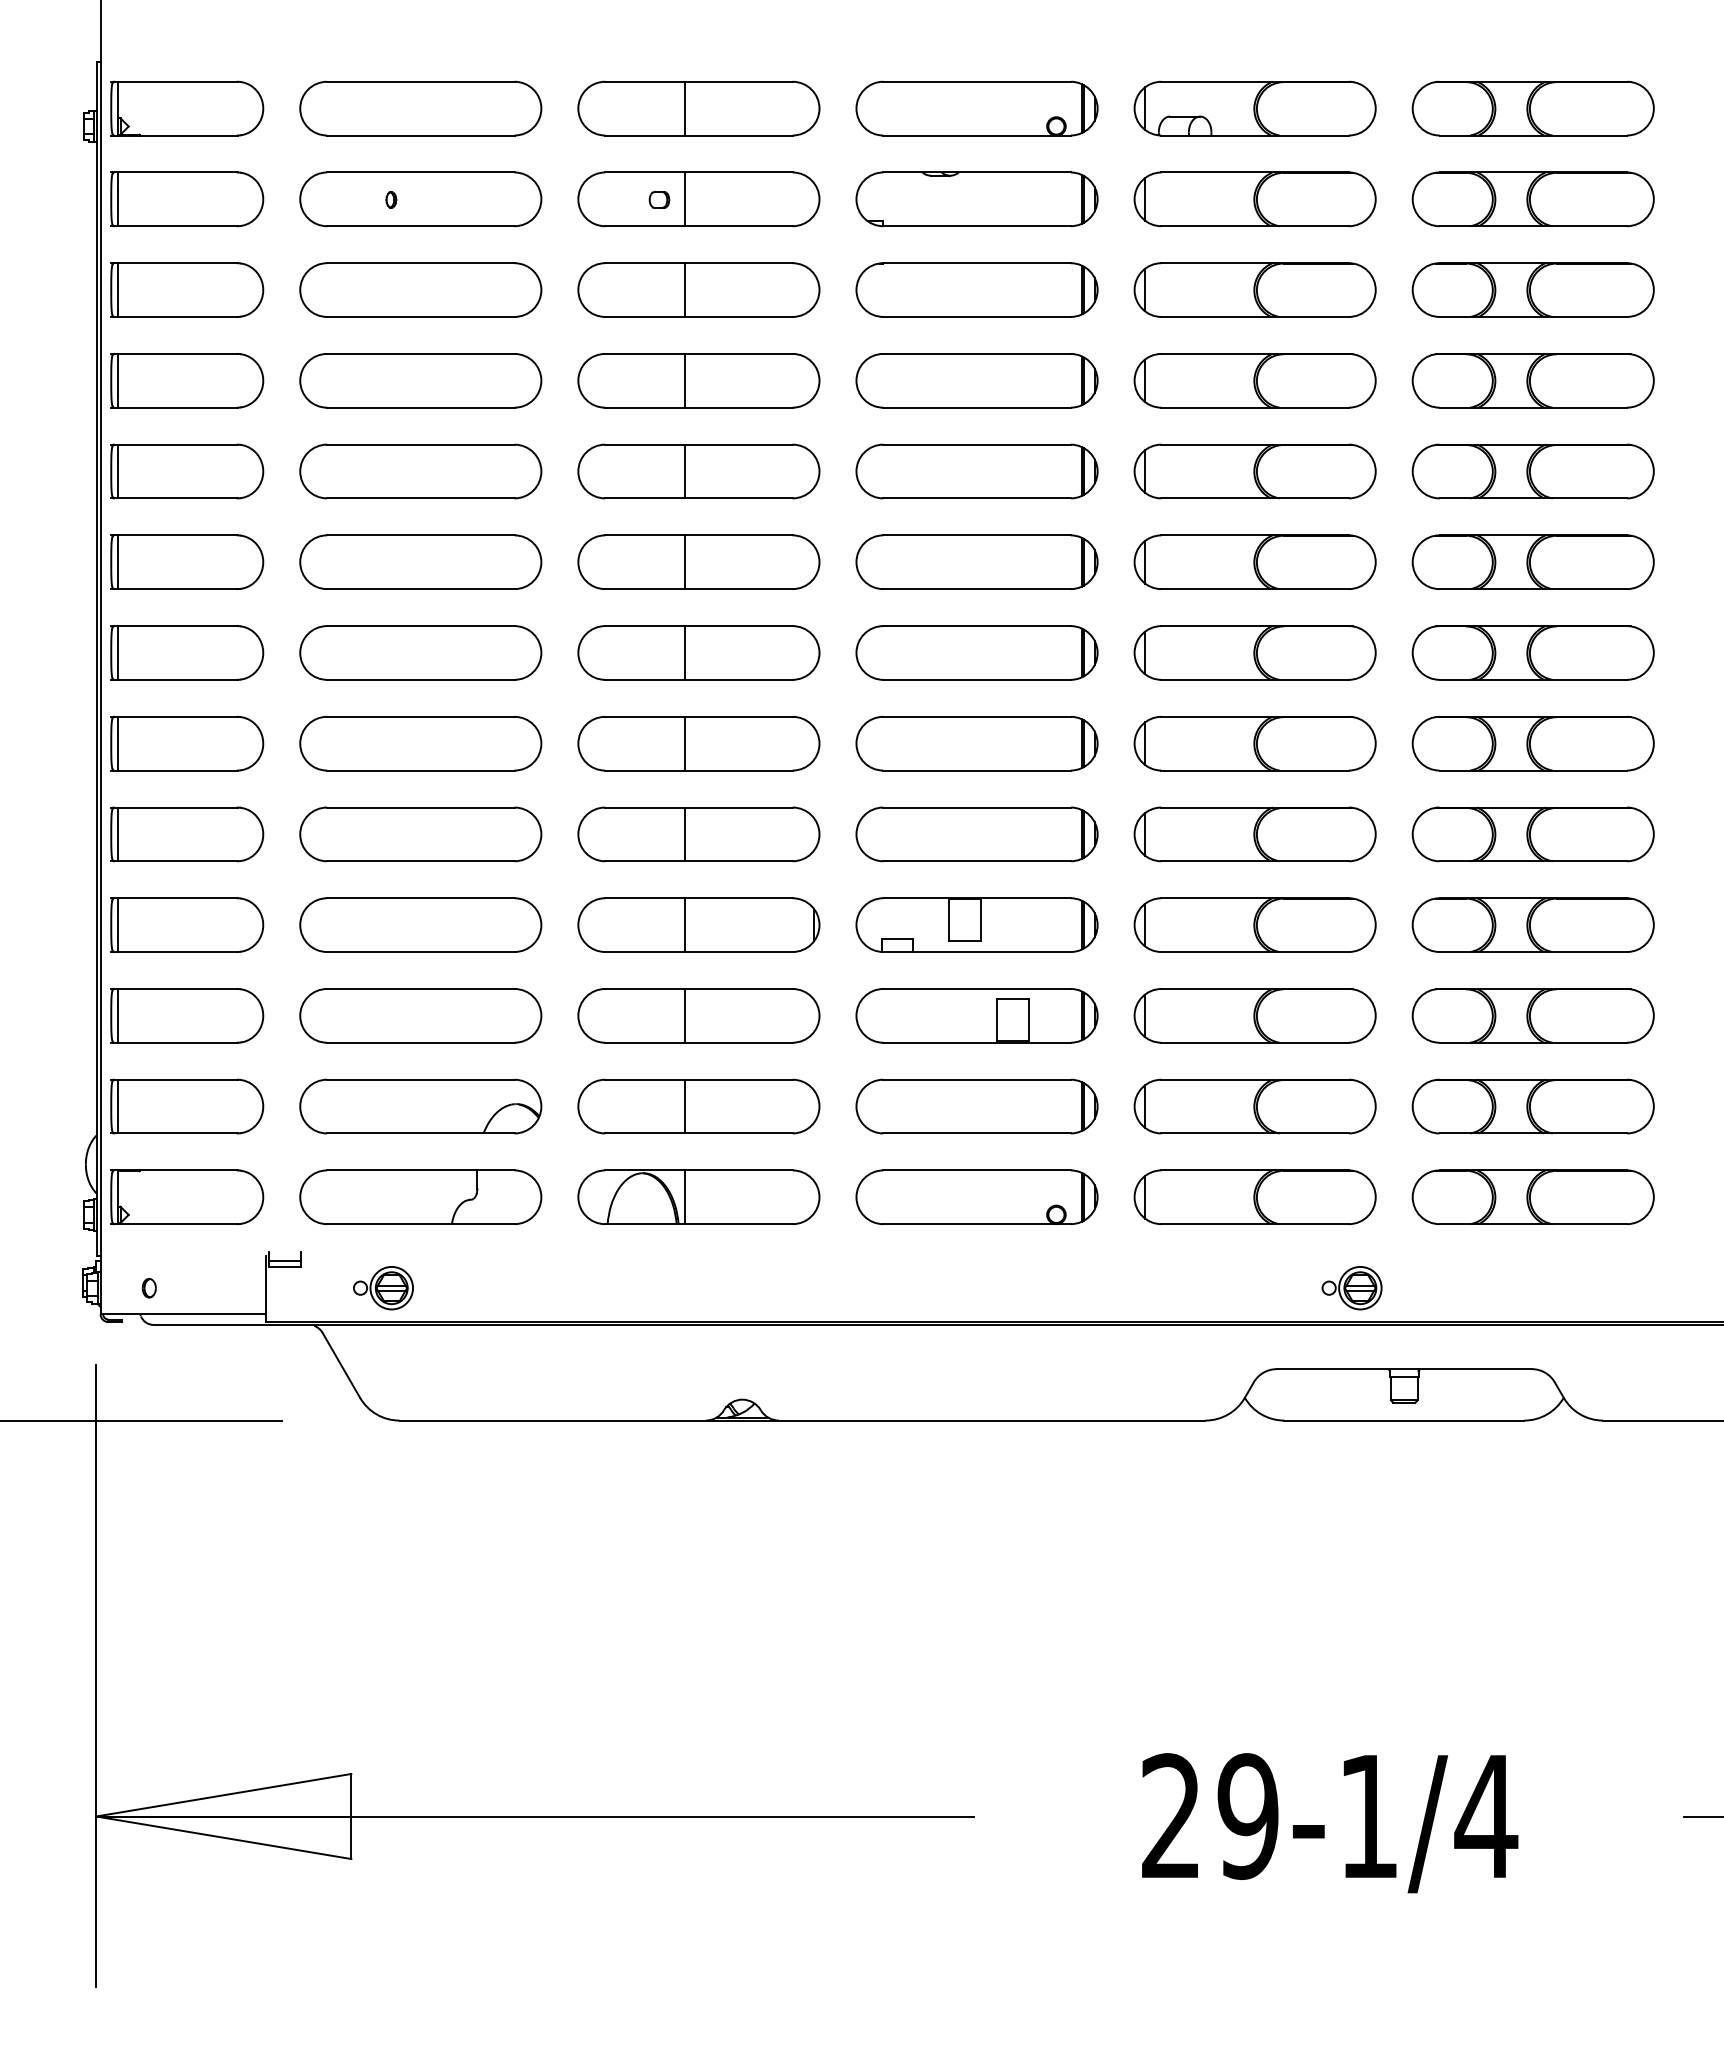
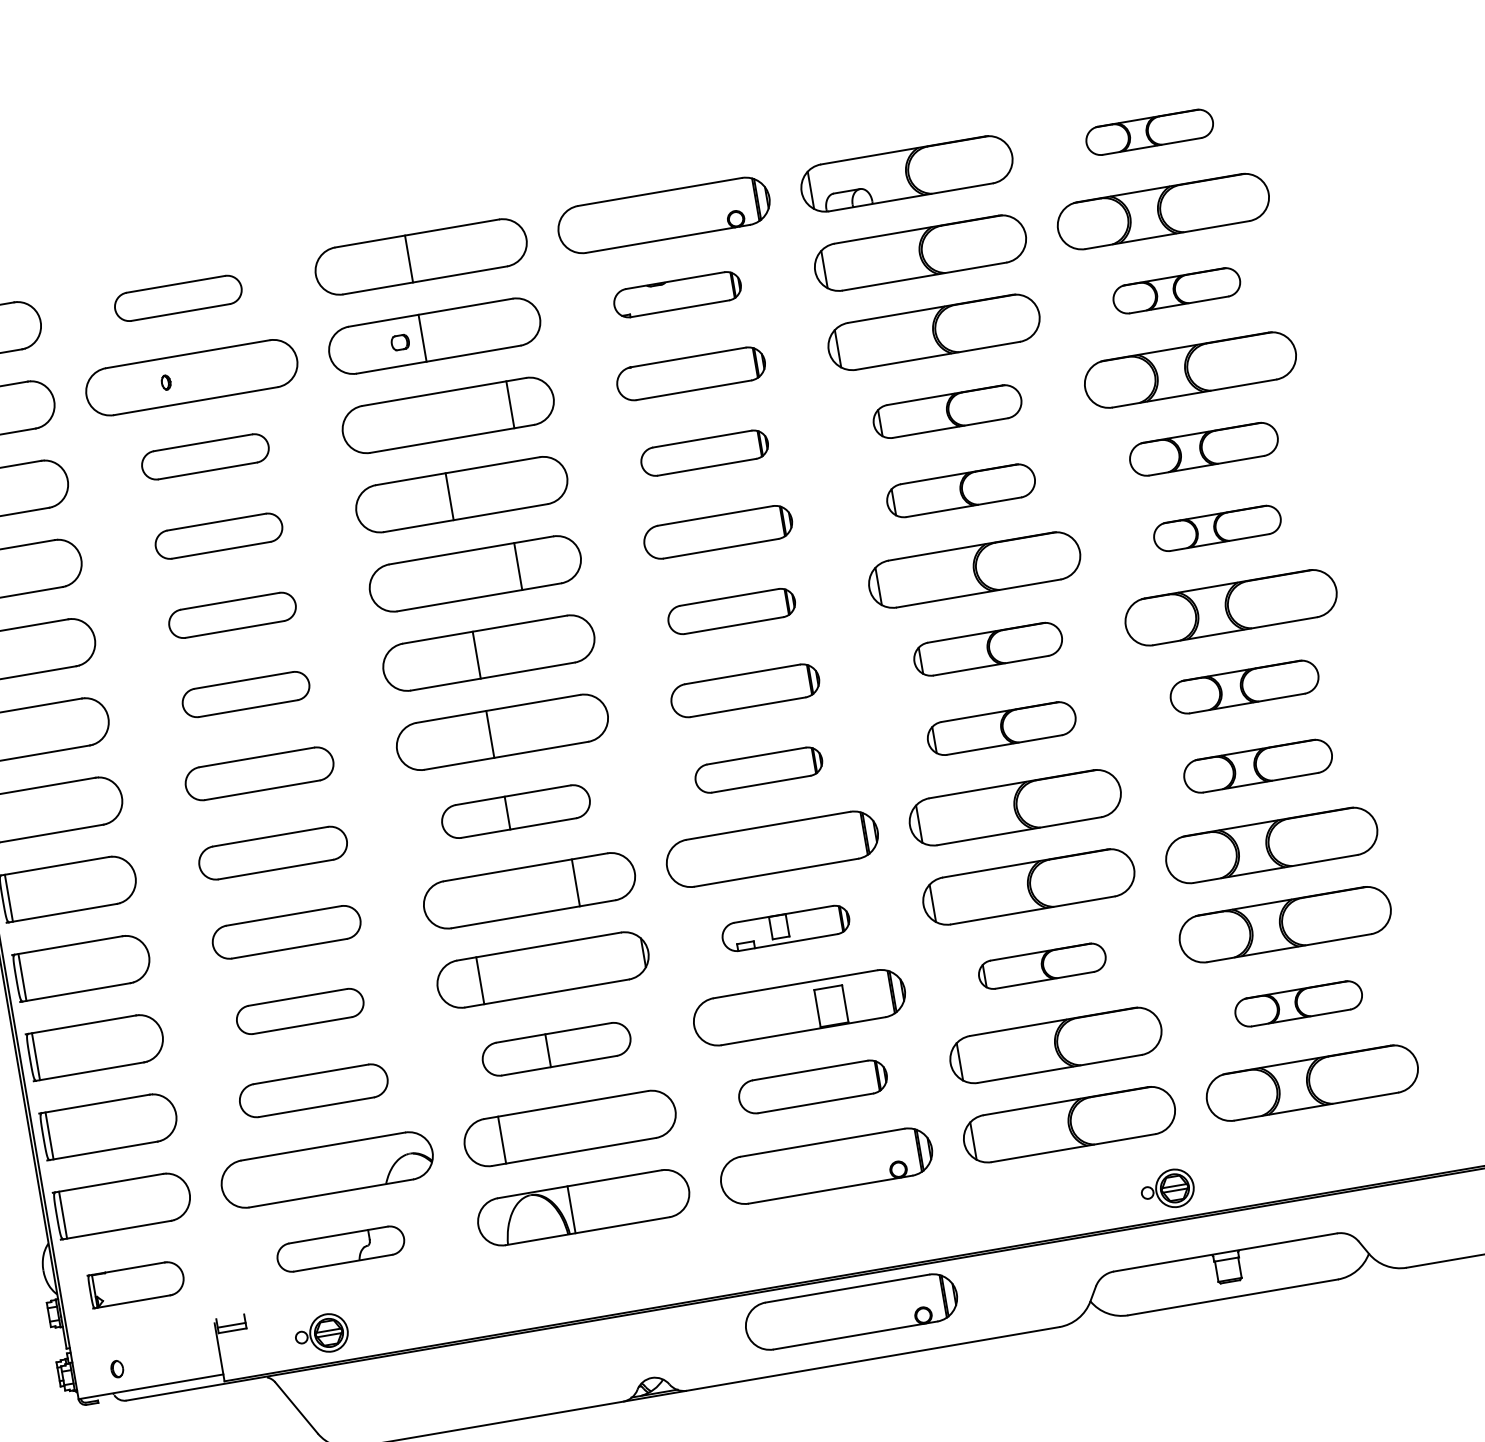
part: (420, 108) -> (178, 298), size x0.6
part: (1532, 108) -> (1149, 132), size x0.6
part: (976, 199) -> (677, 294), size x0.6
part: (420, 289) -> (205, 456), size x0.6
line: (685, 289) -> (510, 404), moved
part: (976, 289) -> (690, 373), size x0.7
part: (1532, 289) -> (1176, 290), size x0.6
part: (420, 380) -> (218, 535), size x0.6
part: (976, 380) -> (704, 452), size x0.6
part: (1254, 380) -> (946, 411), size x0.7
part: (420, 471) -> (232, 615), size x0.6
line: (685, 471) -> (518, 566), moved
part: (976, 471) -> (717, 532), size x0.7
part: (1254, 471) -> (960, 490), size x0.7
part: (1532, 471) -> (1203, 449), size x0.7
part: (420, 561) -> (245, 694), size x0.6
part: (976, 561) -> (731, 611), size x0.6
part: (1532, 561) -> (1216, 528), size x0.6
part: (420, 652) -> (259, 773), size x0.7
part: (976, 652) -> (744, 690), size x0.7
part: (1254, 652) -> (987, 648), size x0.7
part: (420, 743) -> (272, 852), size x0.7
part: (698, 743) -> (515, 811), size x0.7
part: (976, 743) -> (758, 769), size x0.6
part: (1254, 743) -> (1001, 728), size x0.7
part: (1532, 743) -> (1243, 686), size x0.7
part: (420, 834) -> (286, 932), size x0.7
line: (685, 834) -> (576, 882), moved
part: (1532, 834) -> (1257, 766), size x0.7
part: (420, 924) -> (299, 1011), size x0.6
part: (976, 924) -> (785, 928), size x0.6
line: (685, 925) -> (480, 981), moved
part: (420, 1015) -> (313, 1090), size x0.7
part: (698, 1015) -> (556, 1049), size x0.7
part: (1254, 1015) -> (1041, 966), size x0.6
line: (685, 1106) -> (502, 1139), moved
part: (976, 1106) -> (812, 1086), size x0.7
part: (1532, 1106) -> (1298, 1003), size x0.6
part: (420, 1196) -> (340, 1248), size x0.6
part: (187, 1197) -> (137, 1284), size x0.7
part: (976, 1363) -> (850, 1311), added

